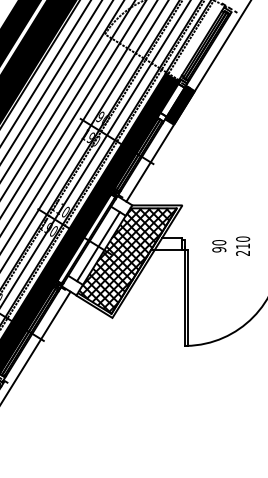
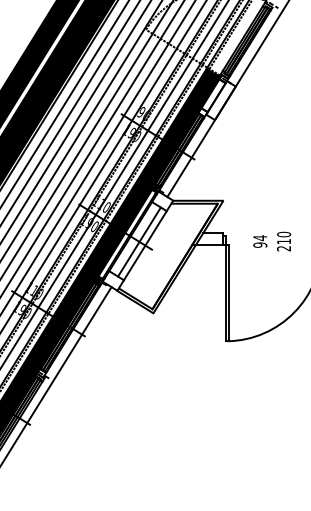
fill: (179, 105) -> (220, 100), removed
text: (219, 242) -> (260, 237), 90 -> 94
hatch: (127, 261) -> (168, 256), removed

